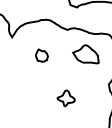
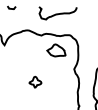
part: (42, 56) -> (26, 55), removed
part: (66, 97) -> (35, 81), moved

